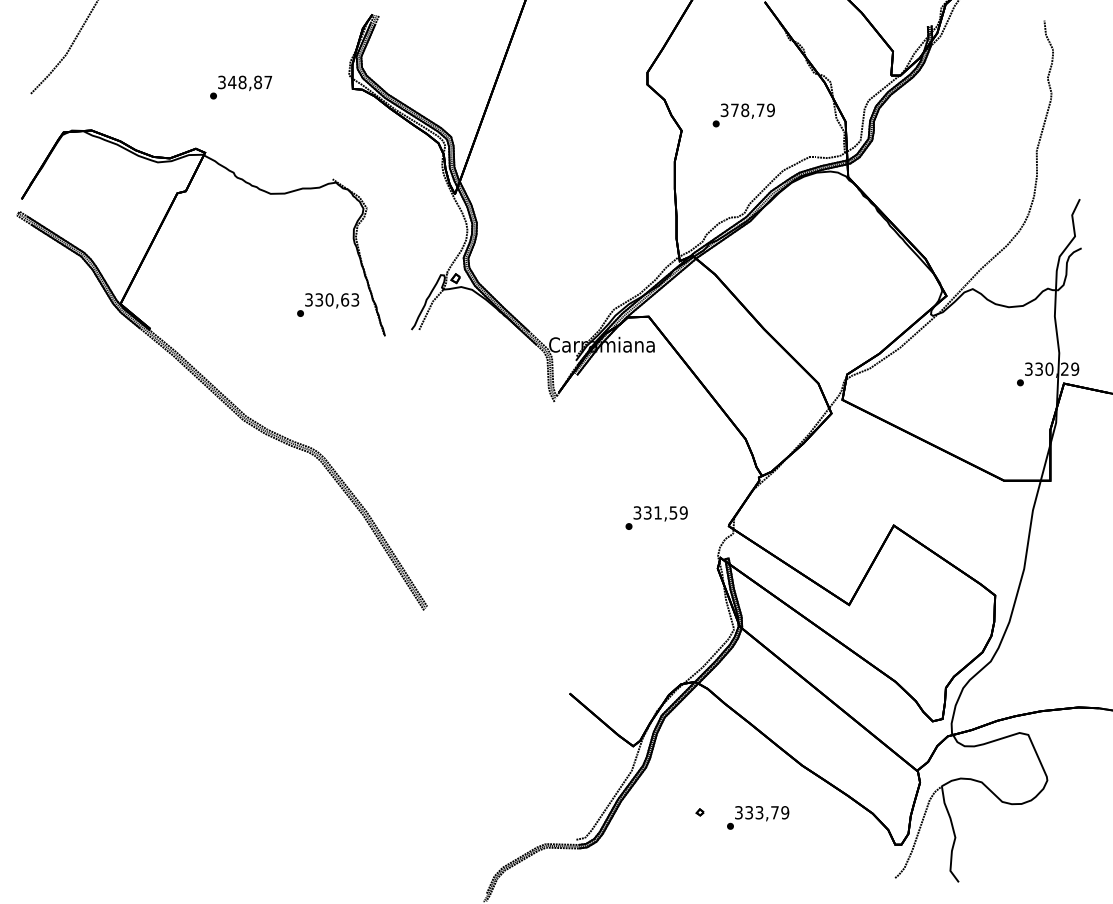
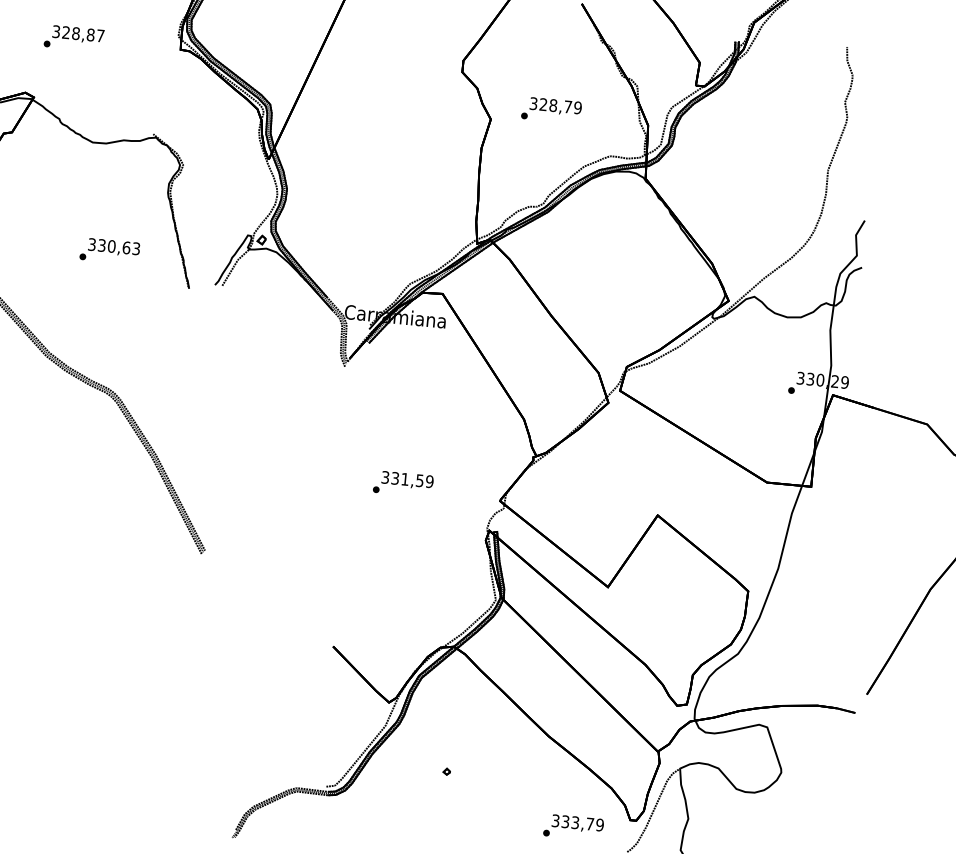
text: (232, 81) -> (66, 31), 348,87 -> 328,87
text: (734, 109) -> (543, 103), 378,79 -> 328,79
text: (328, 304) -> (110, 250), moved
text: (656, 517) -> (403, 483), moved
text: (758, 817) -> (574, 827), moved

